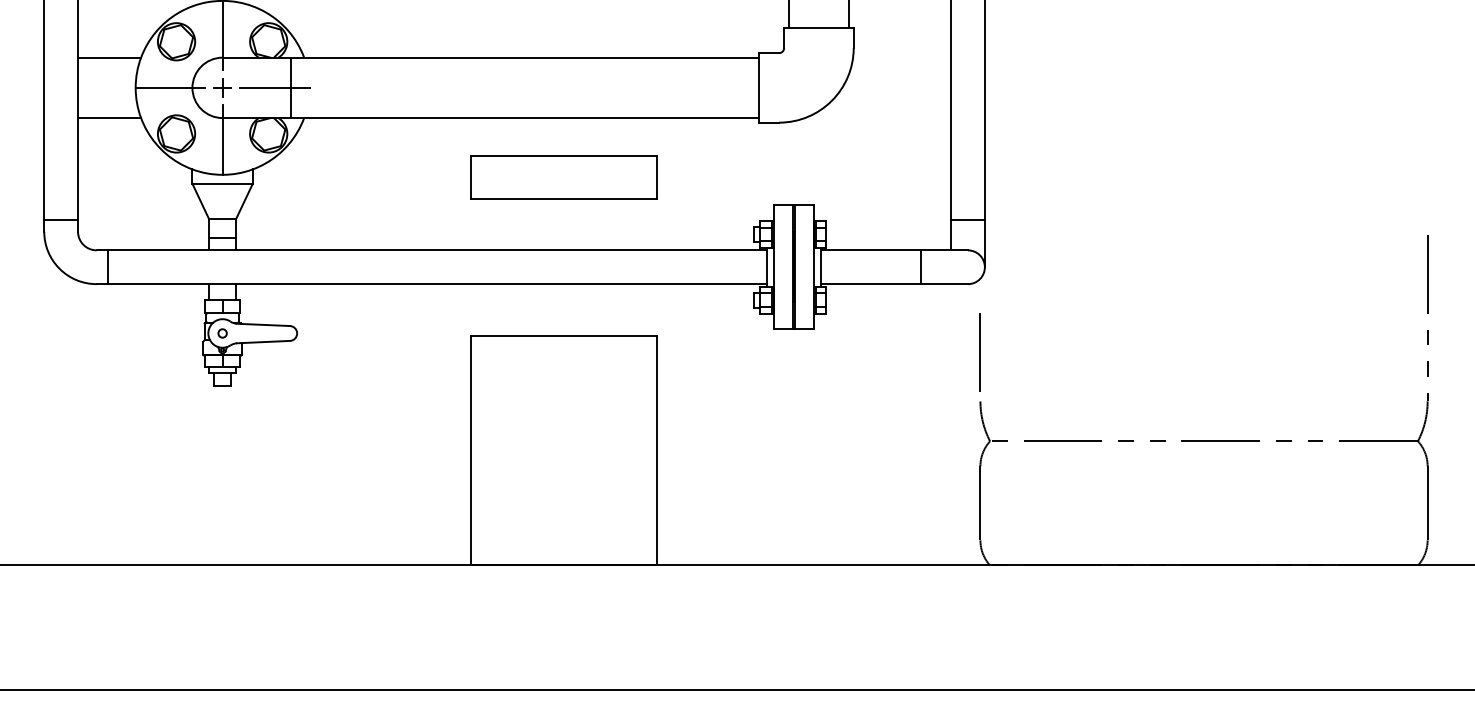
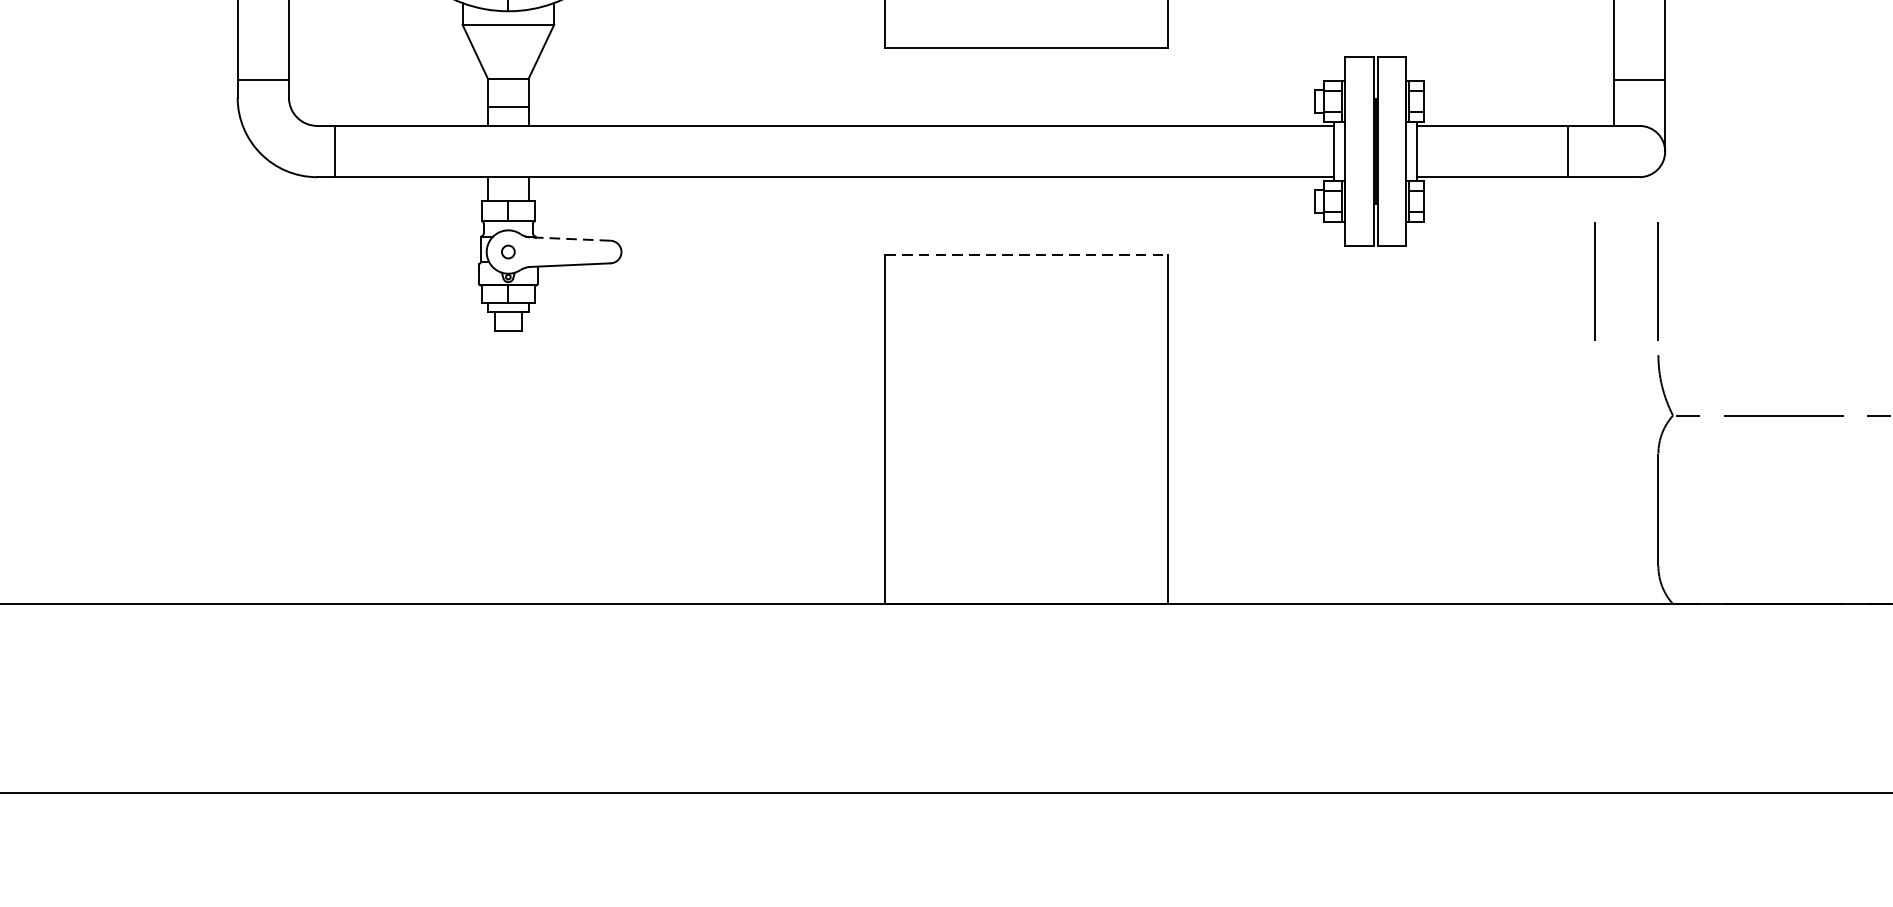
line: (262, 324) -> (568, 238), solid -> dashed
line: (564, 335) -> (1027, 255), solid -> dashed
line: (937, 352) -> (1593, 280), added

